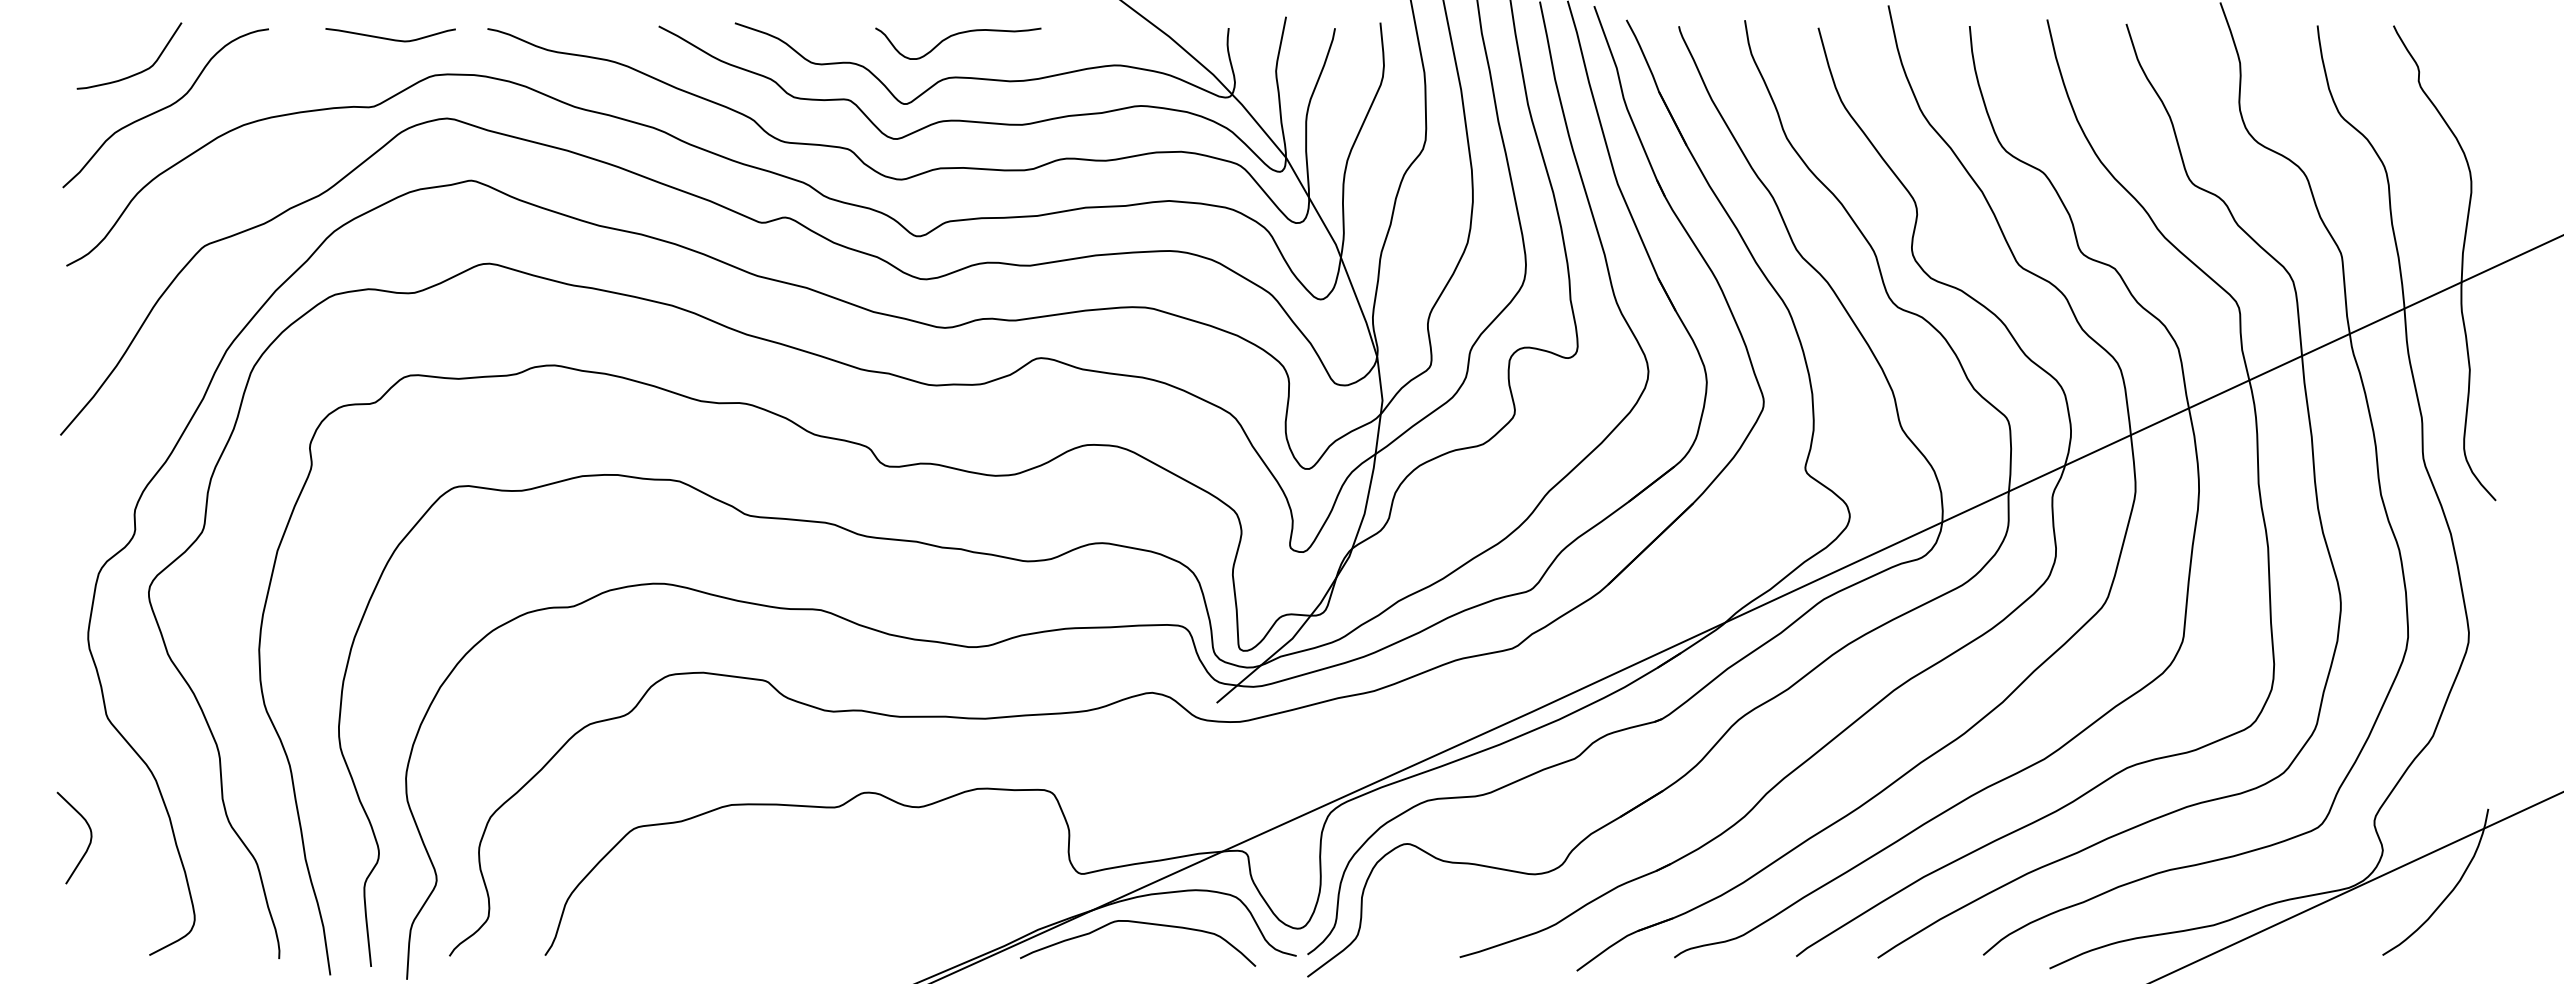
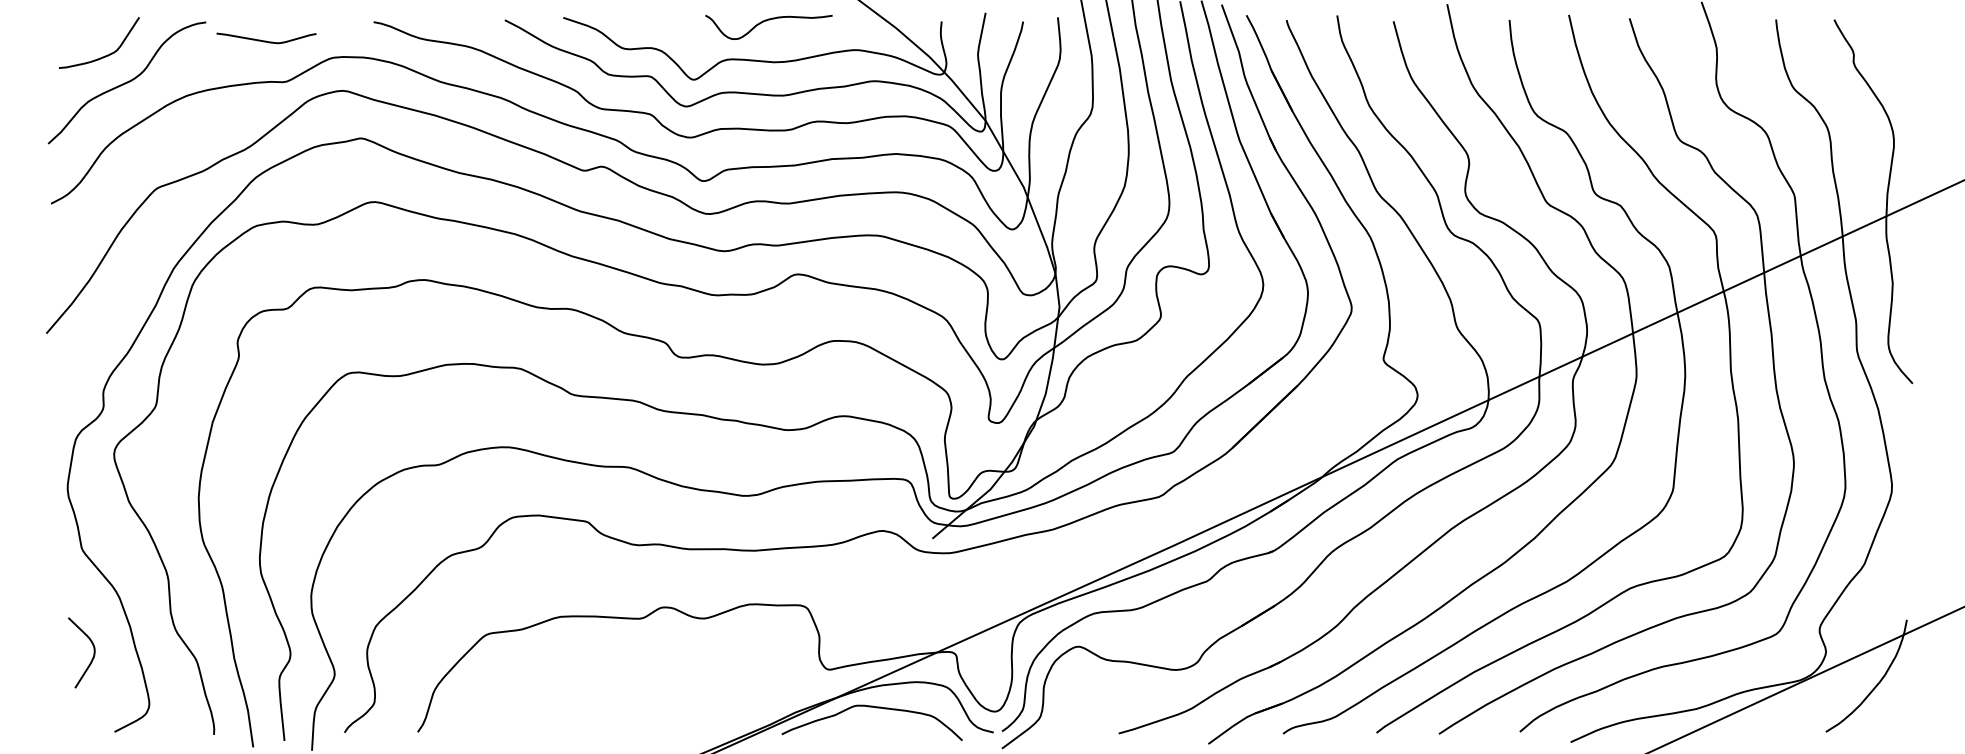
curve: (956, 35) -> (767, 21), moved
curve: (390, 38) -> (266, 40), moved
curve: (89, 841) -> (93, 655), moved

